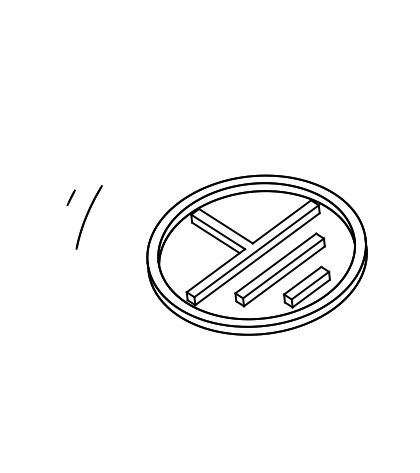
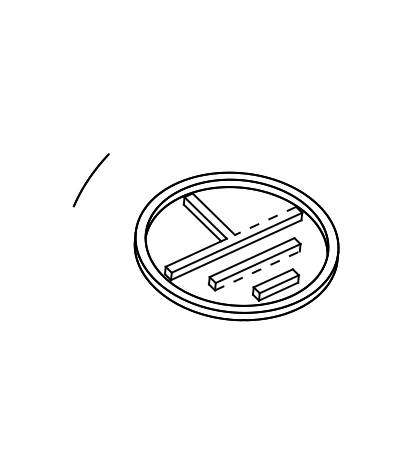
line: (70, 197) -> (78, 158), removed
line: (281, 221) -> (265, 220), solid -> dashed
line: (284, 275) -> (257, 270), solid -> dashed

